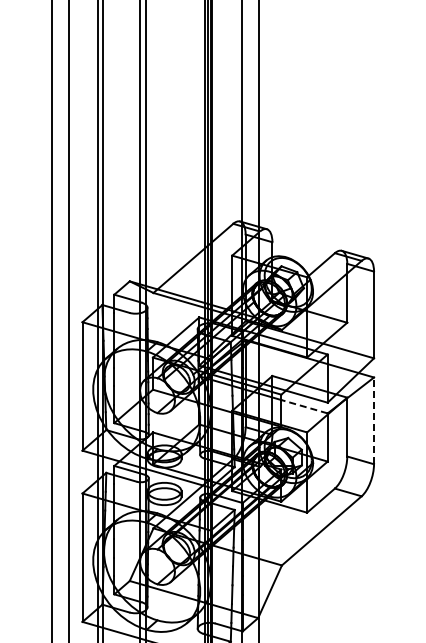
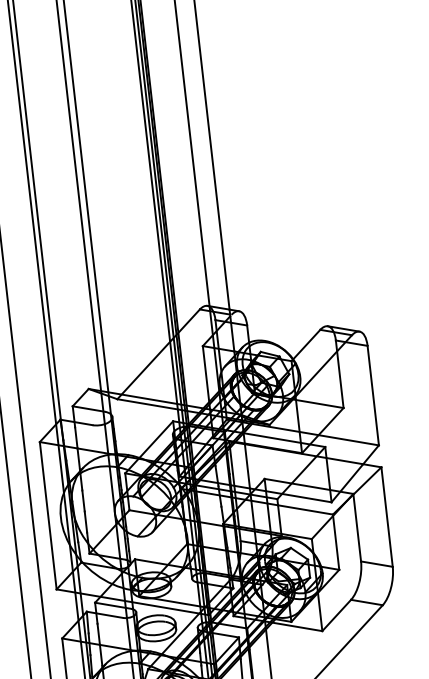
line: (304, 406) -> (305, 509), dashed -> solid
line: (374, 420) -> (387, 516), dashed -> solid

